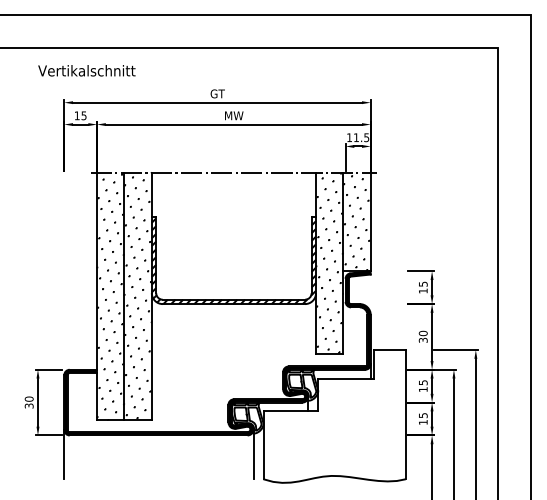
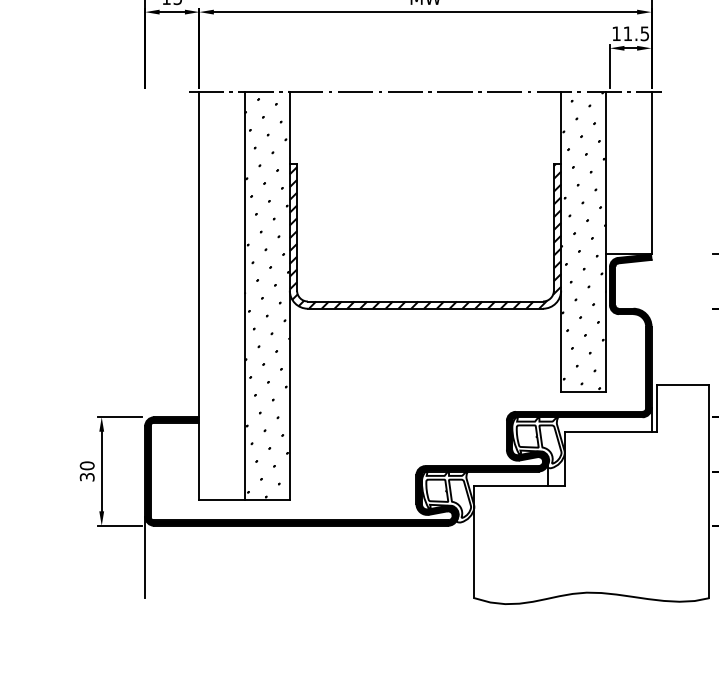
hatch: (356, 222) -> (627, 173), removed
hatch: (110, 297) -> (221, 297), removed
line: (253, 454) -> (457, 557), removed

